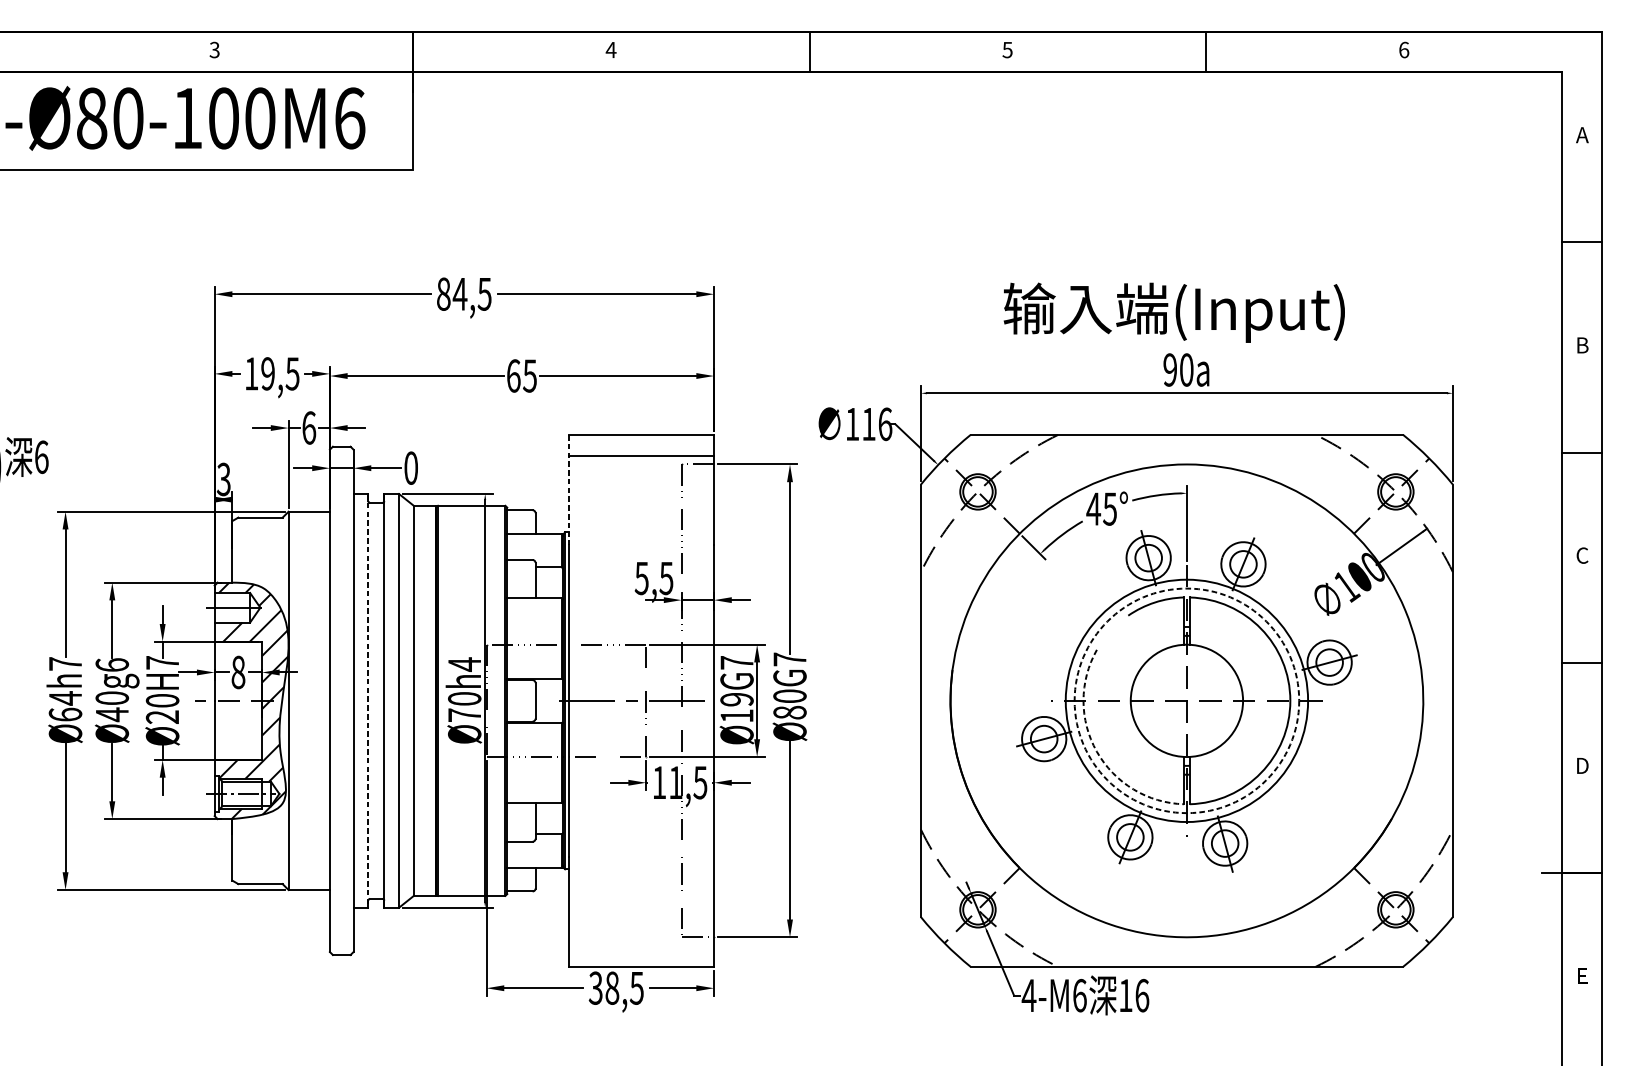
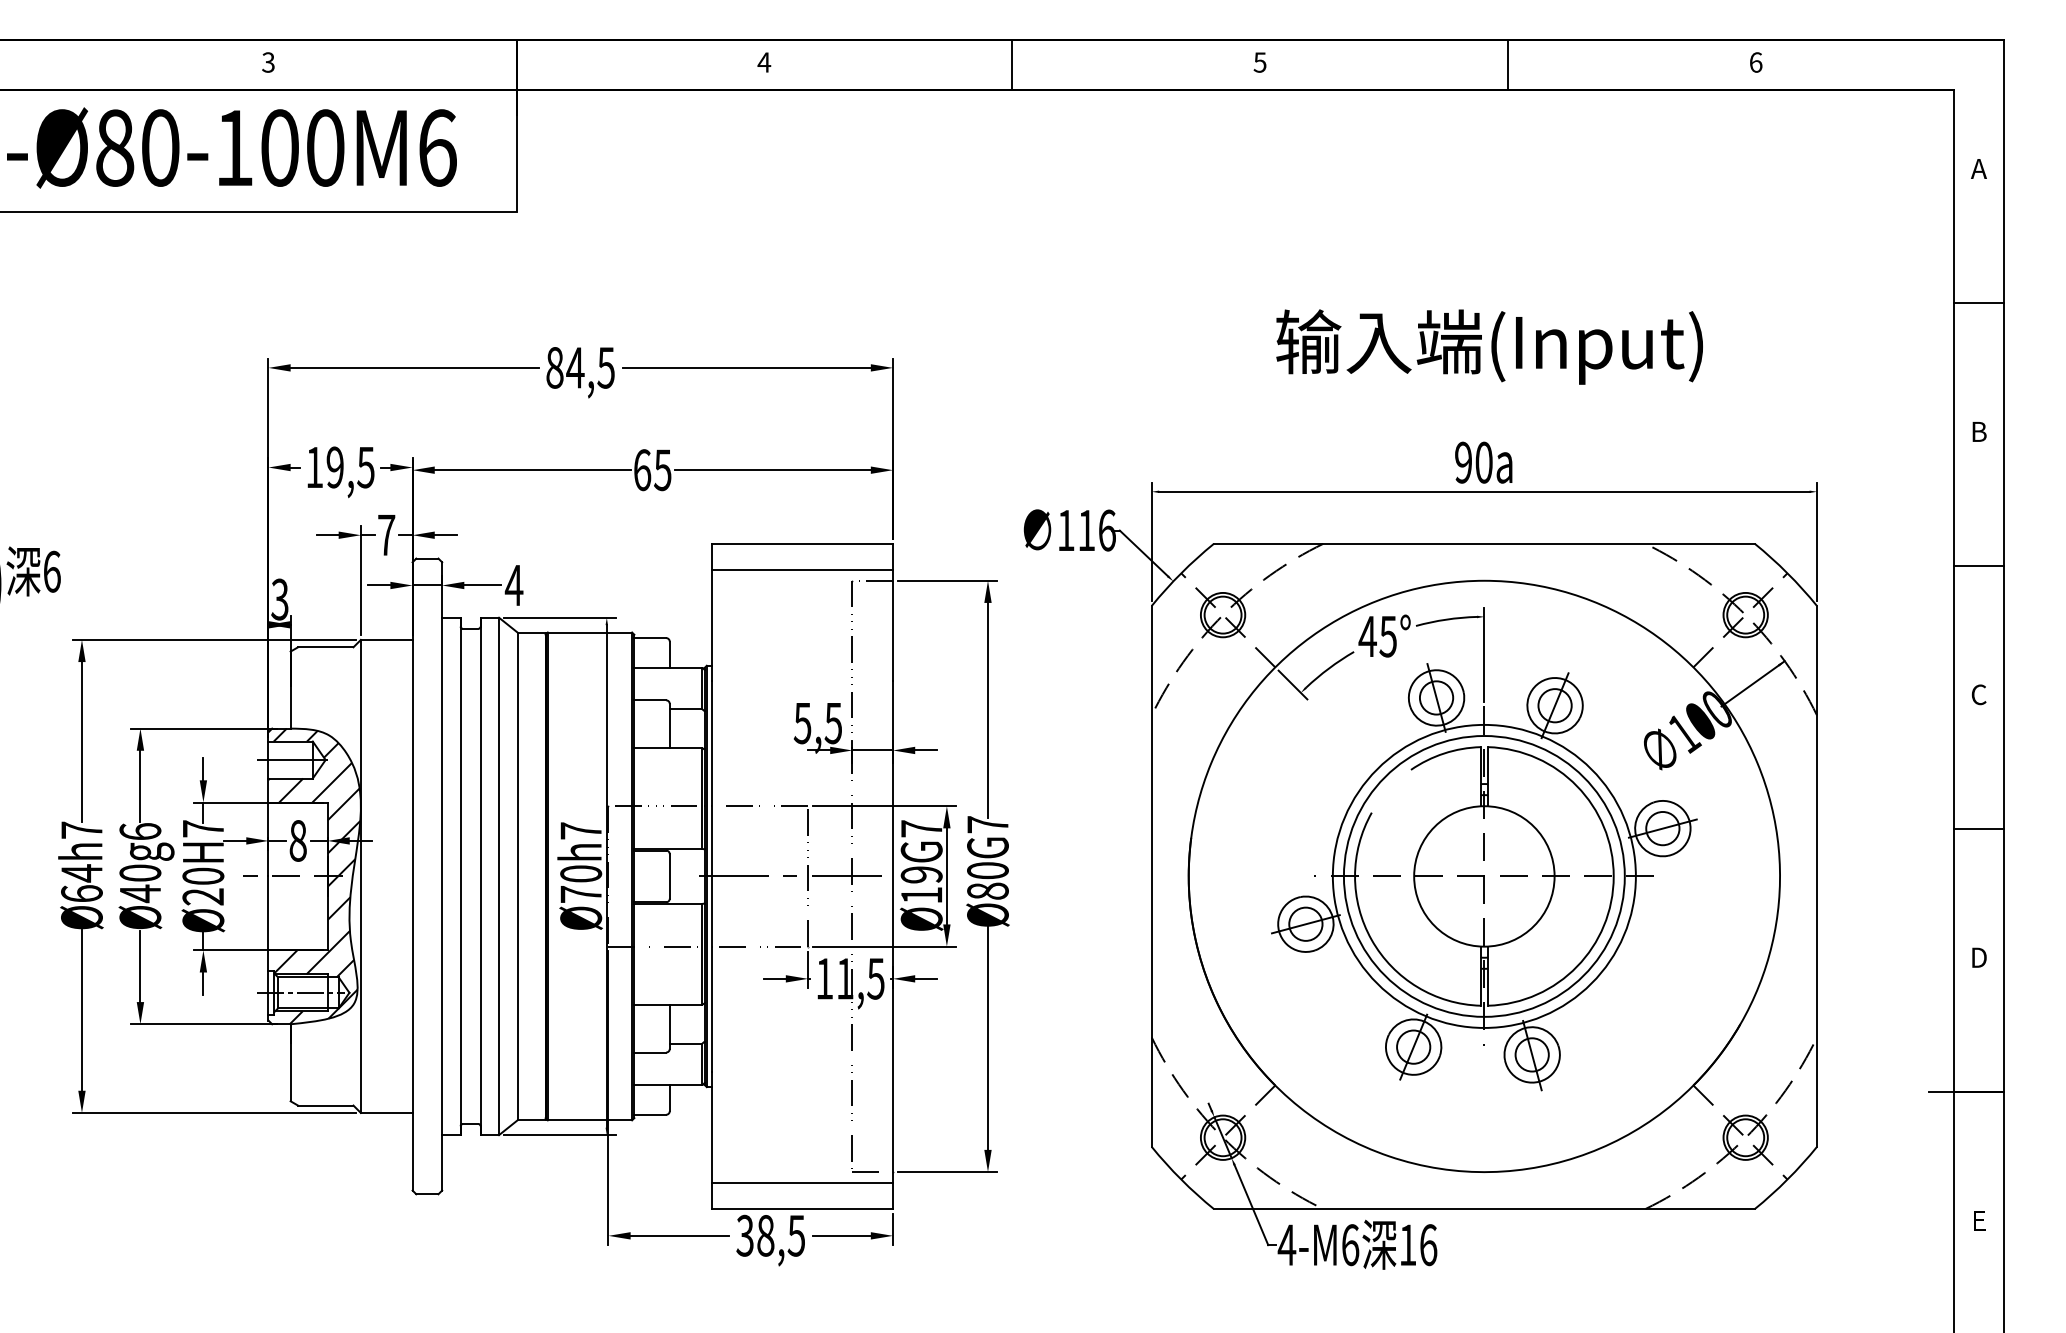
text: (1174, 312) -> (1489, 346), moved
text: (309, 428) -> (386, 535), 6 -> 7
text: (410, 468) -> (513, 585), 0 -> 4
line: (568, 489) -> (711, 612), dashed -> solid
text: (464, 664) -> (580, 830), h4 -> h7
line: (368, 700) -> (460, 876), dashed -> solid
circle: (1186, 700) -> (1483, 876), dashed -> solid
arc: (1096, 751) -> (1371, 939), dashed -> solid
line: (641, 945) -> (802, 1182), added

